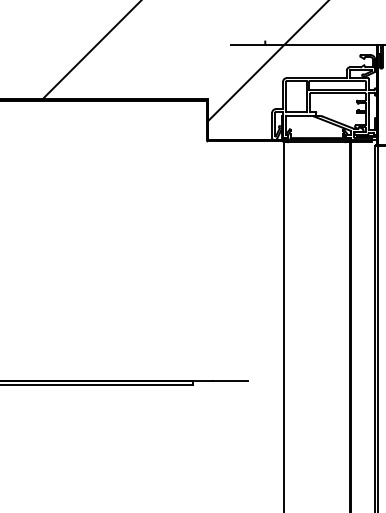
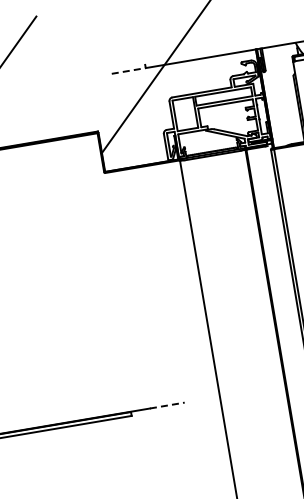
line: (248, 44) -> (129, 70), solid -> dashed
line: (230, 381) -> (167, 405), solid -> dashed

